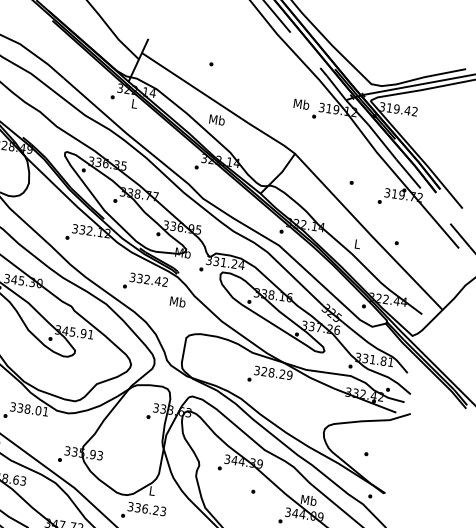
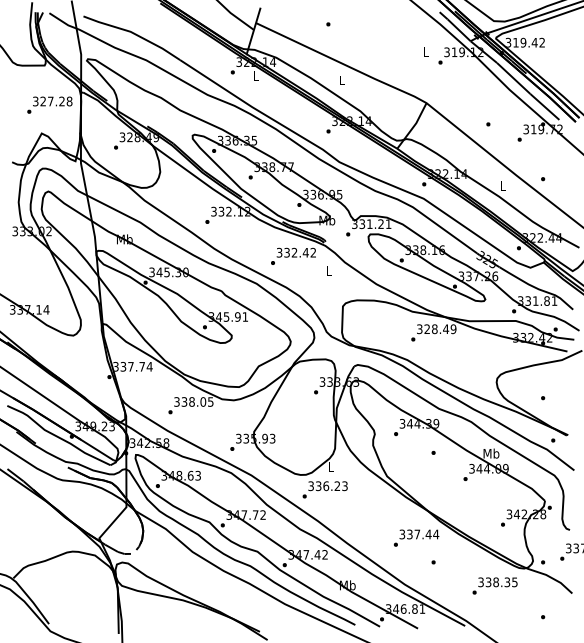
text: (301, 103) -> (425, 51), Mb -> L
text: (217, 120) -> (342, 80), Mb -> L
text: (241, 264) -> (388, 223), 331.24 -> 331.21
text: (177, 301) -> (328, 270), Mb -> L
text: (282, 373) -> (446, 328), 328.29 -> 328.49
text: (45, 411) -> (210, 401), 338.01 -> 338.05

